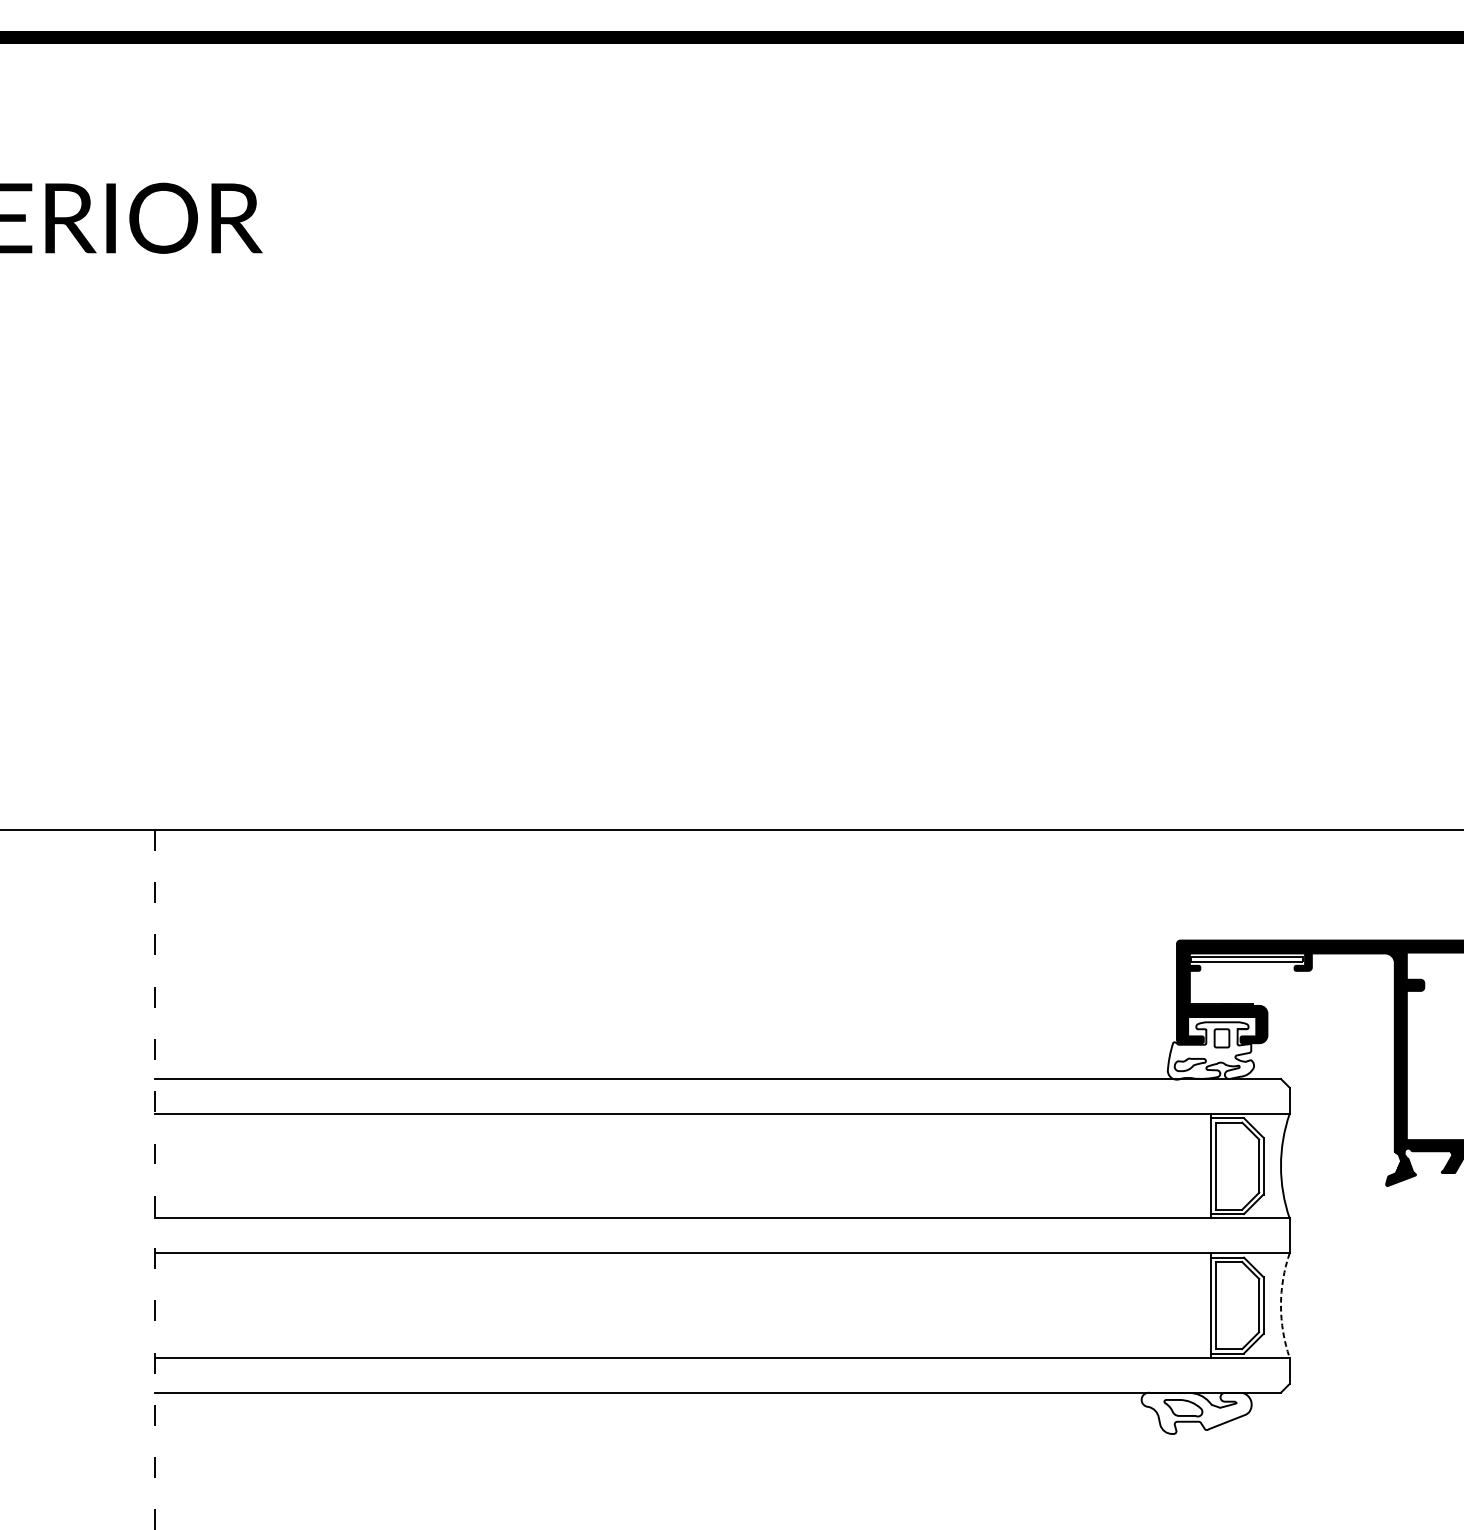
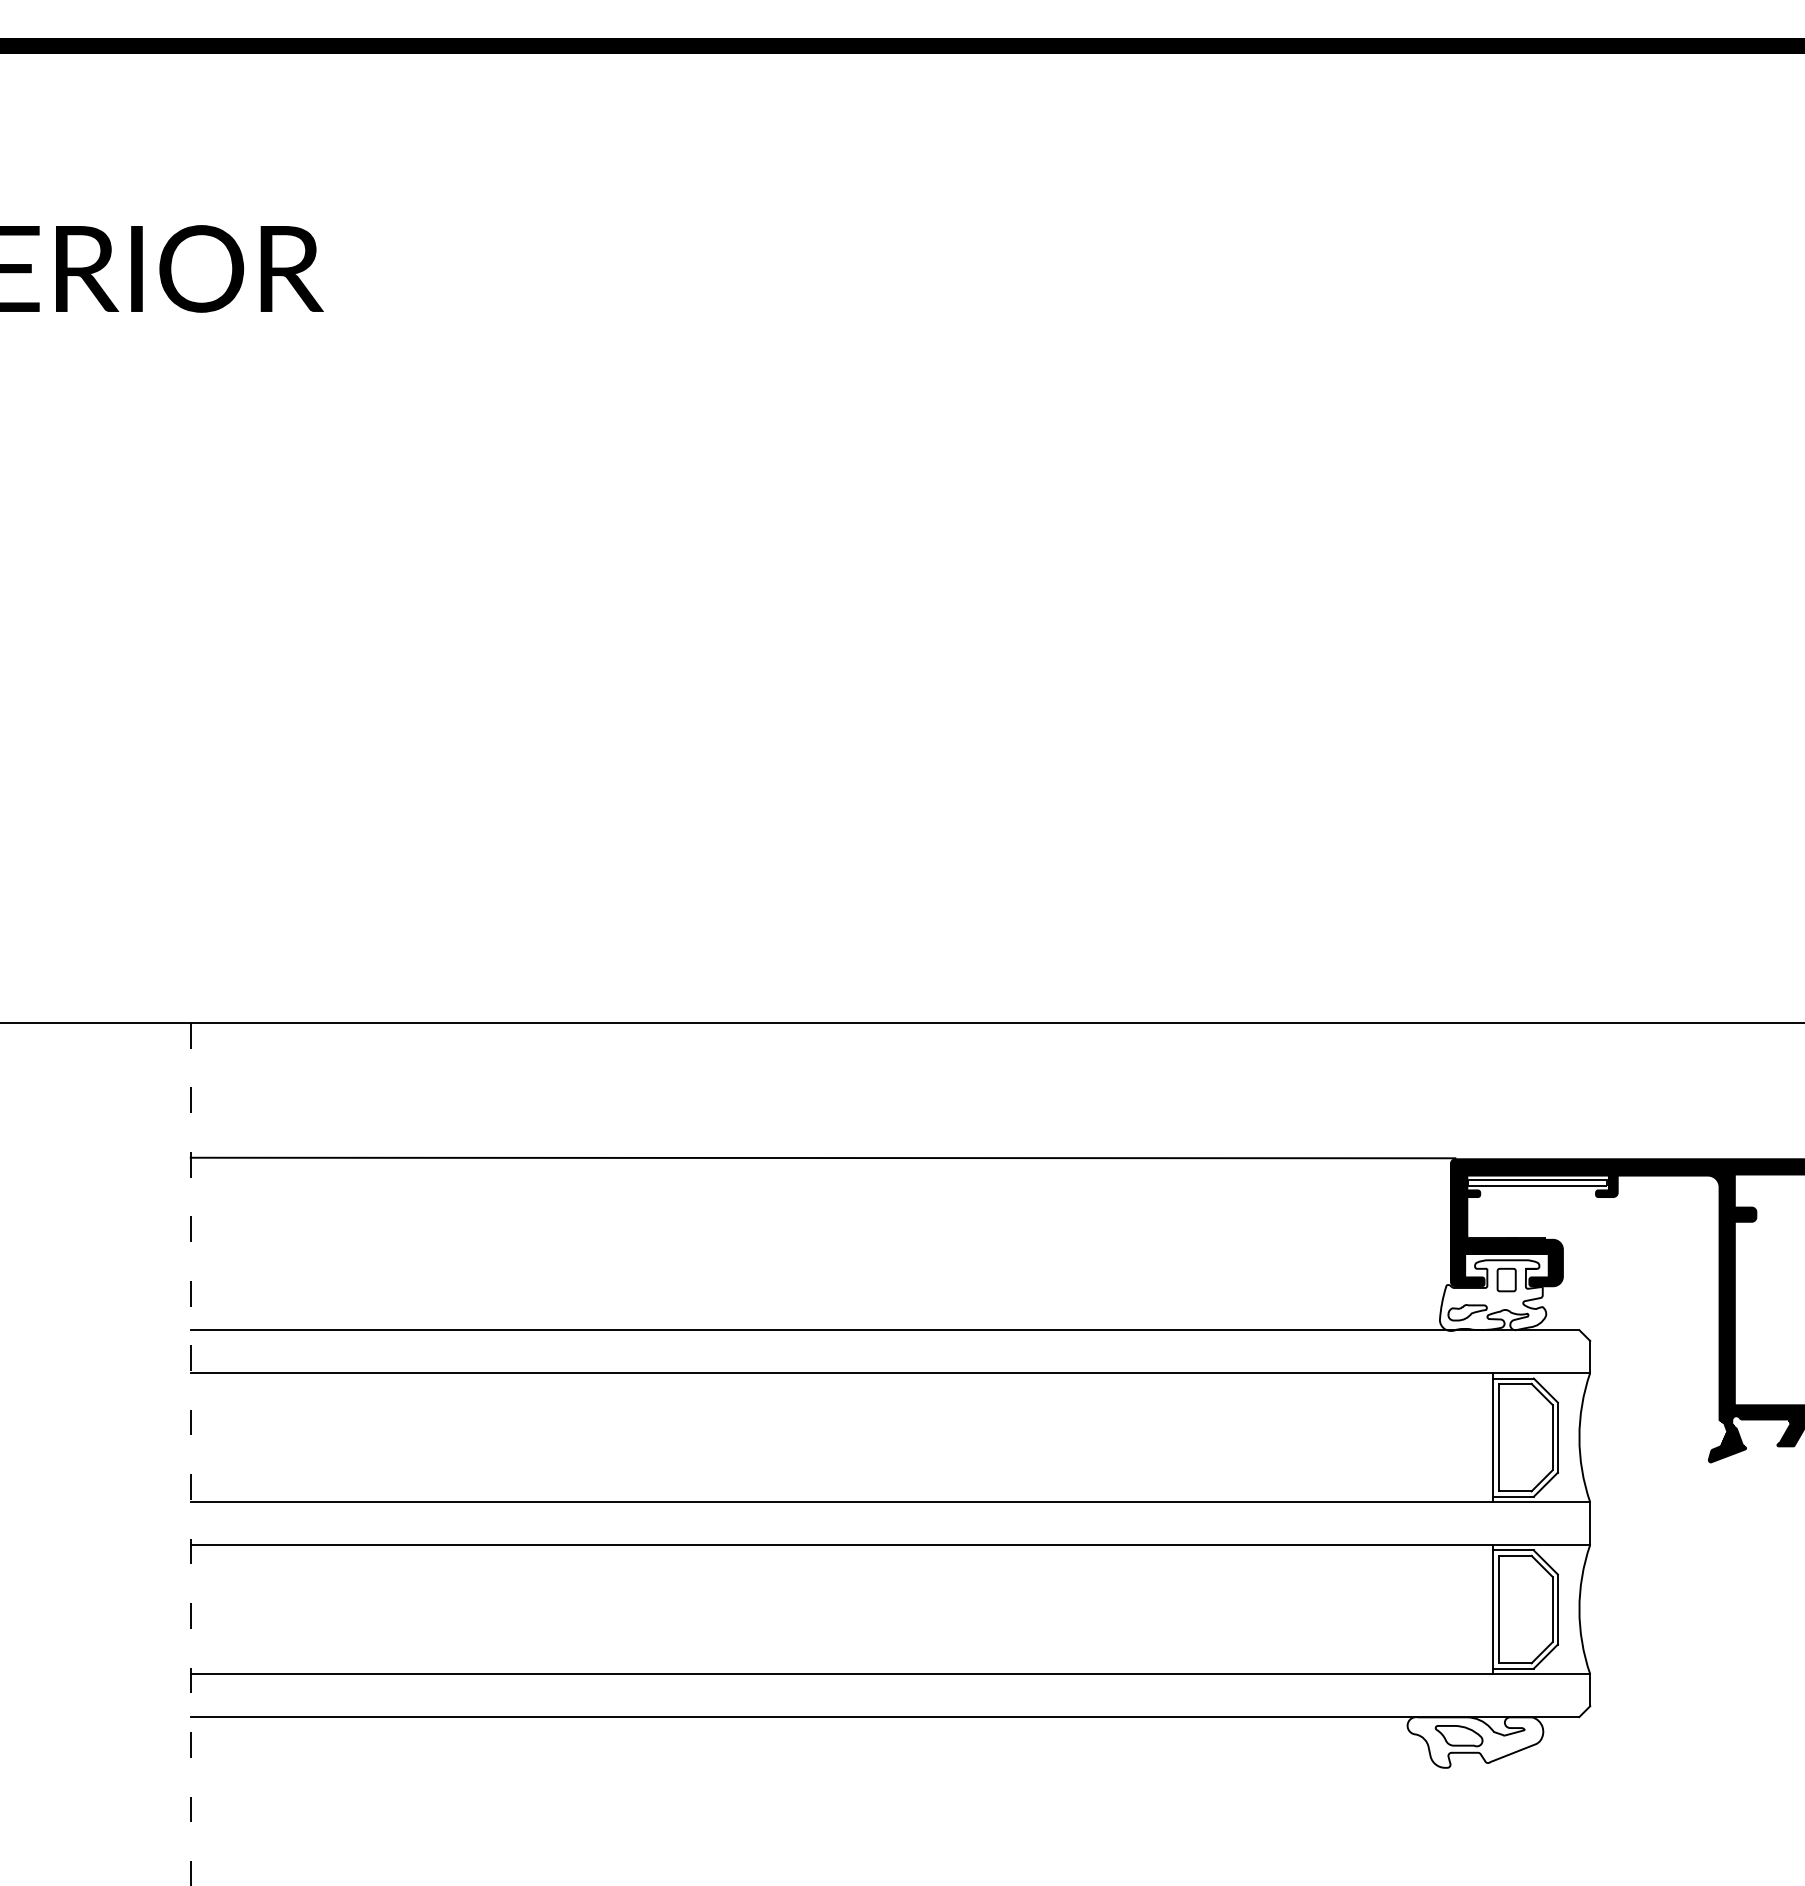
line: (667, 938) -> (822, 1157), added
arc: (1281, 1305) -> (1579, 1609), dashed -> solid

